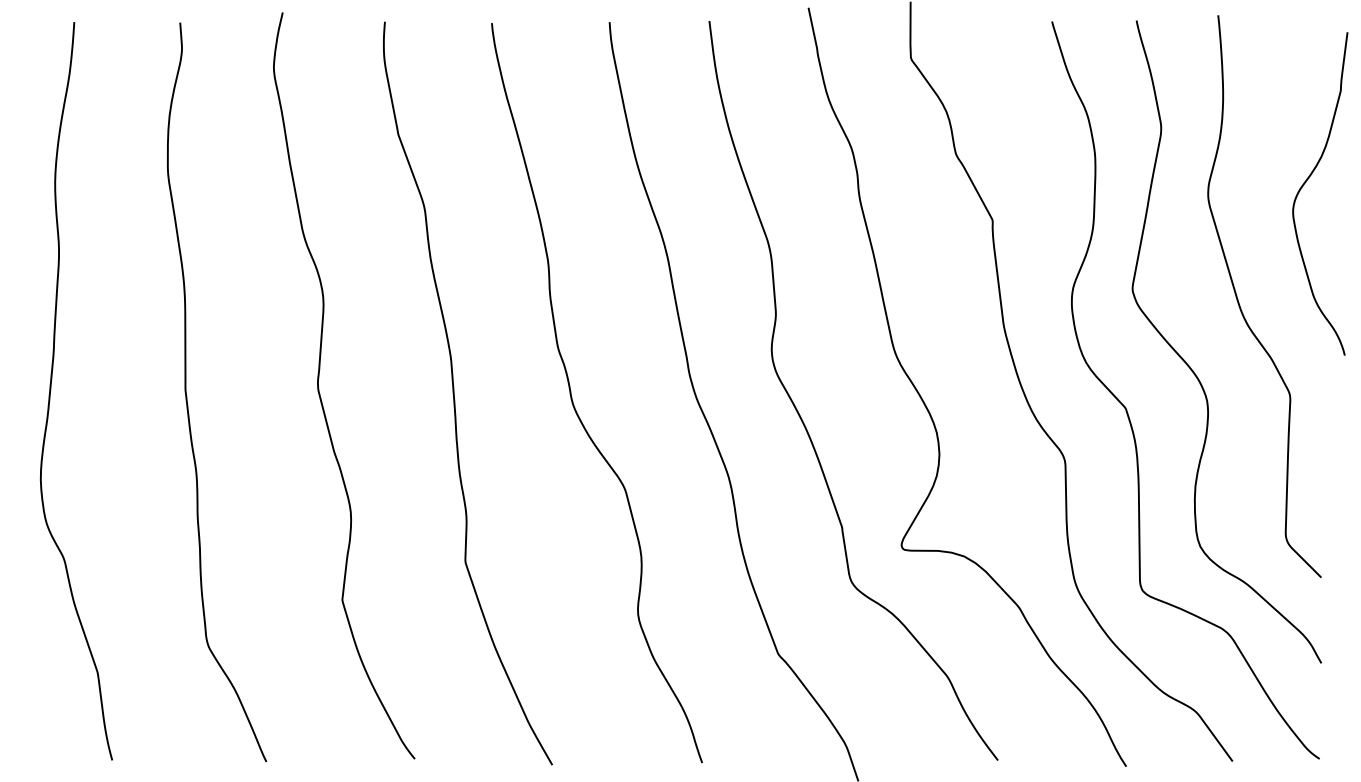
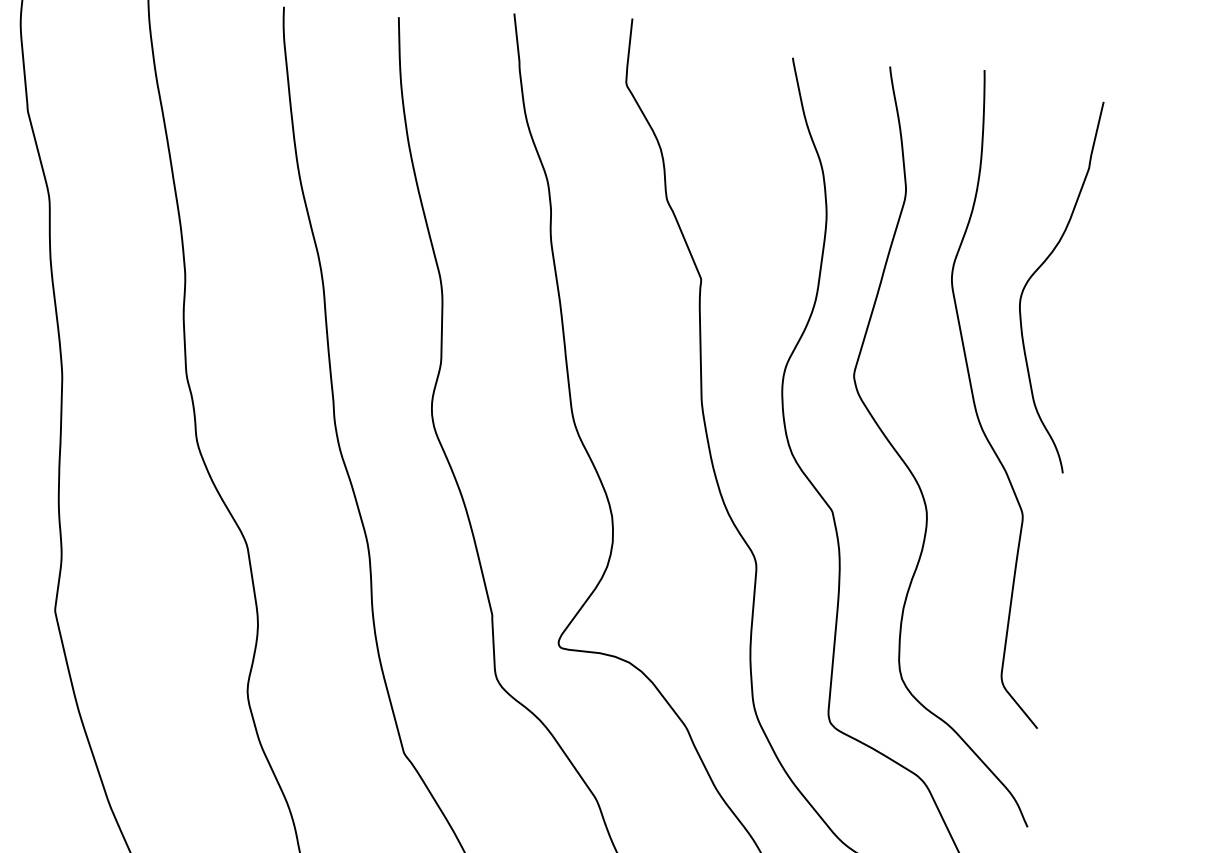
curve: (1306, 182) -> (1038, 269), moved

